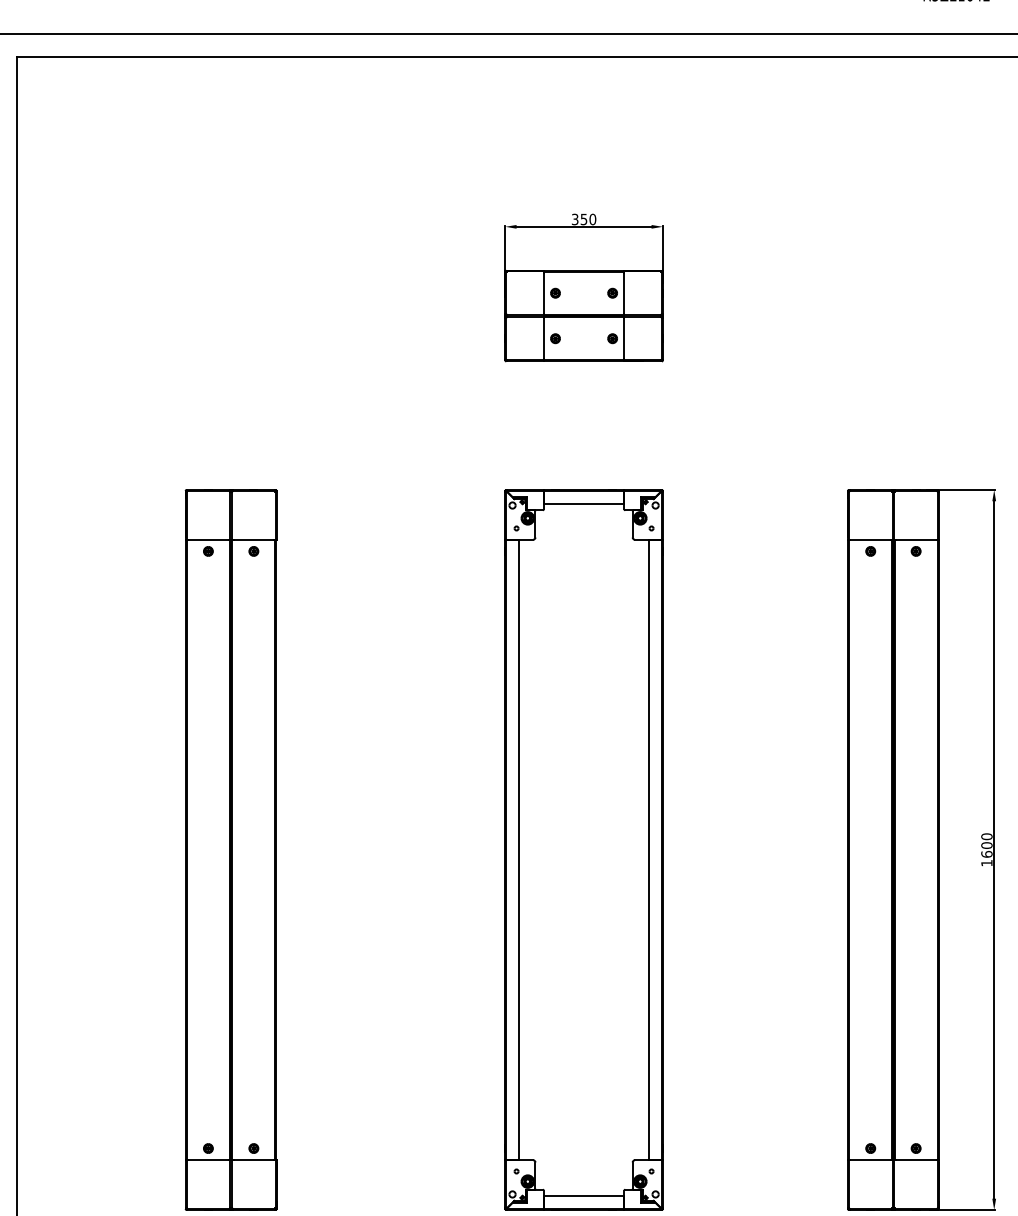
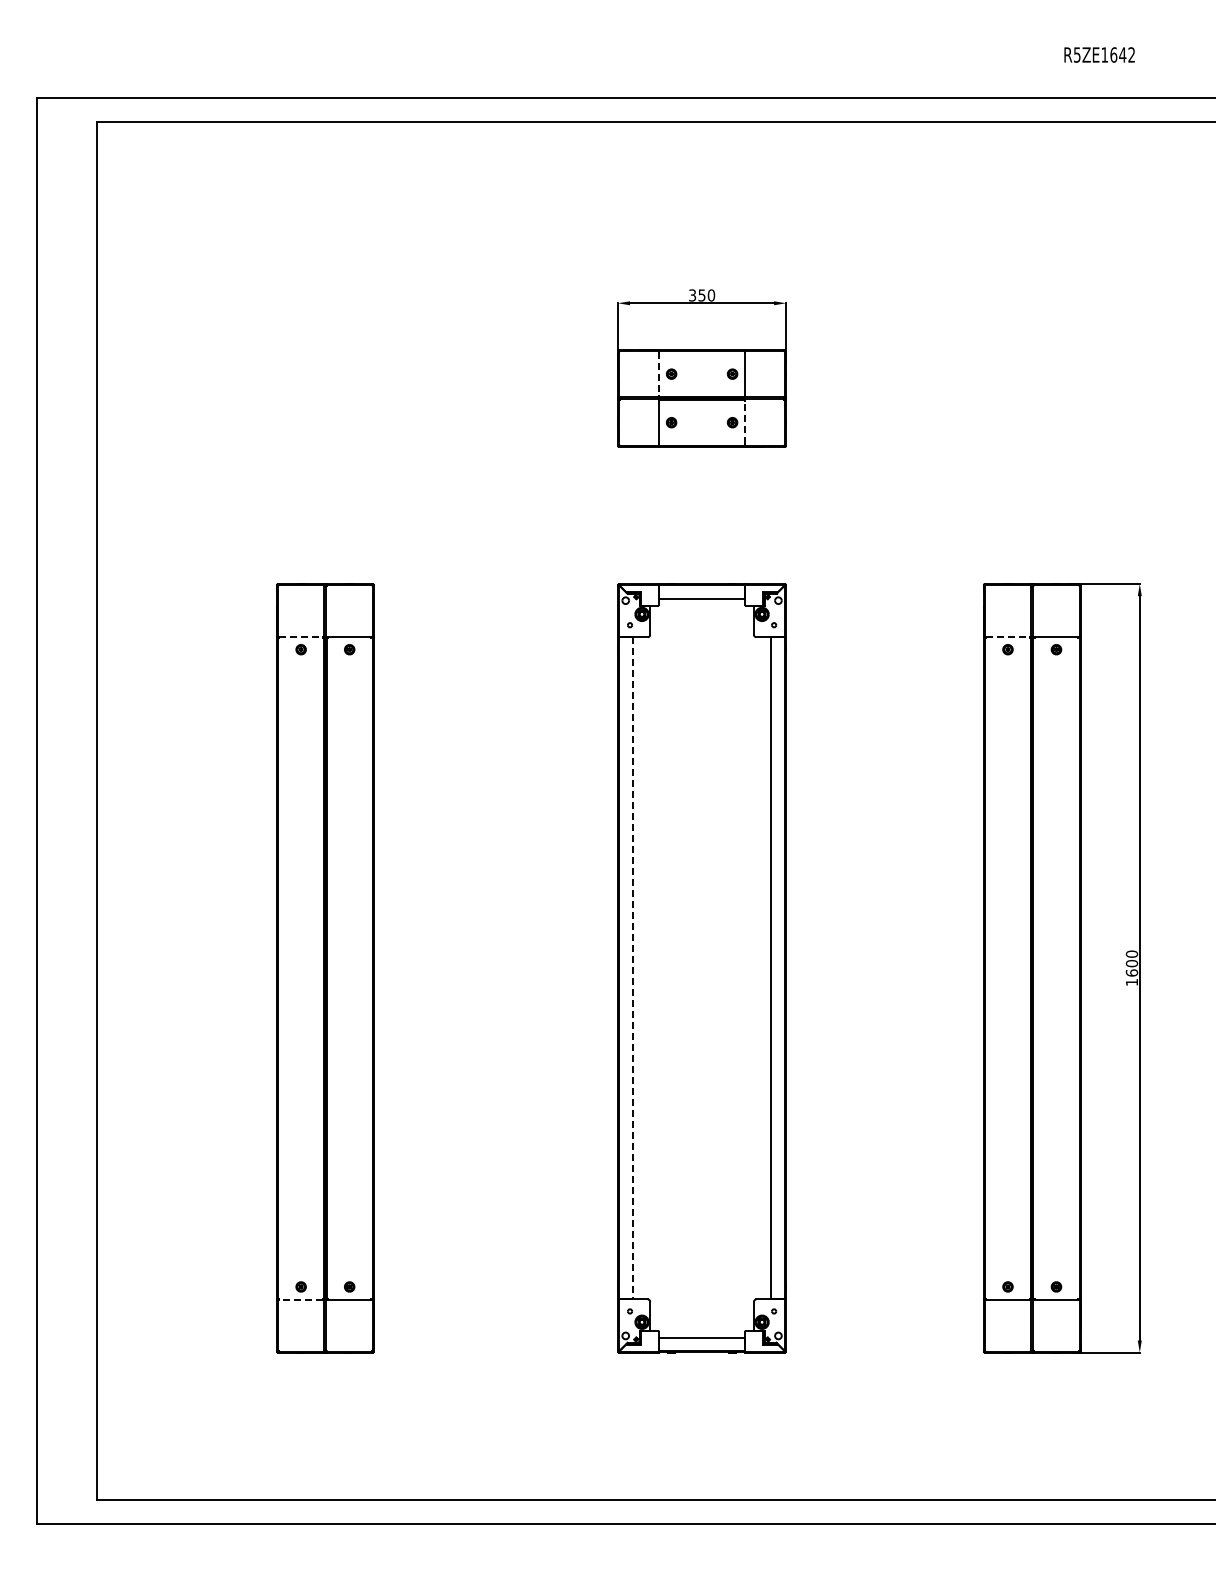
line: (544, 293) -> (659, 374), solid -> dashed
line: (624, 338) -> (745, 422), solid -> dashed
line: (208, 540) -> (301, 637), solid -> dashed
line: (870, 540) -> (1007, 637), solid -> dashed
line: (518, 850) -> (632, 968), solid -> dashed
line: (208, 1160) -> (301, 1299), solid -> dashed

